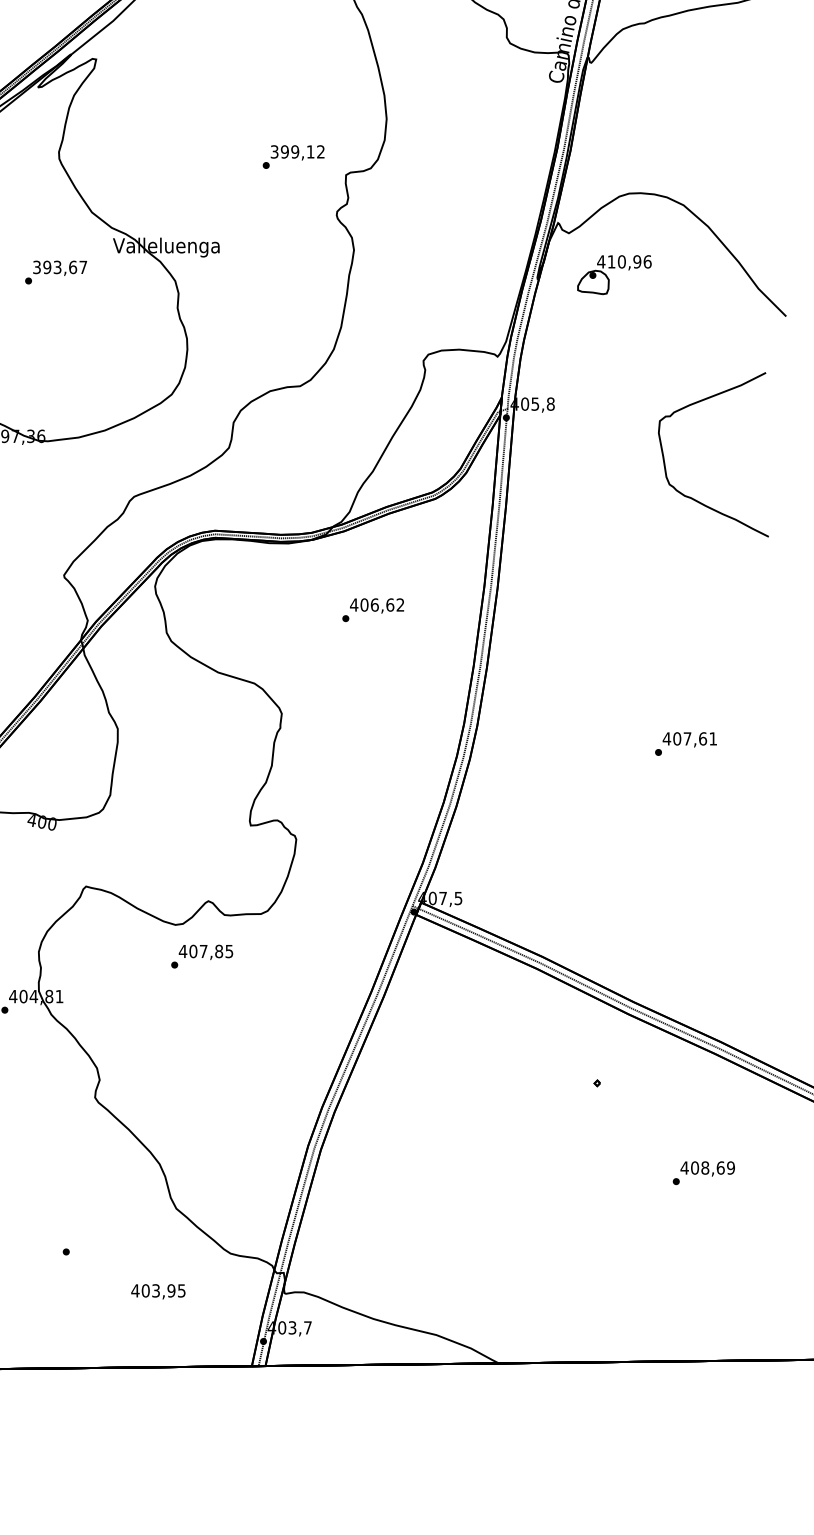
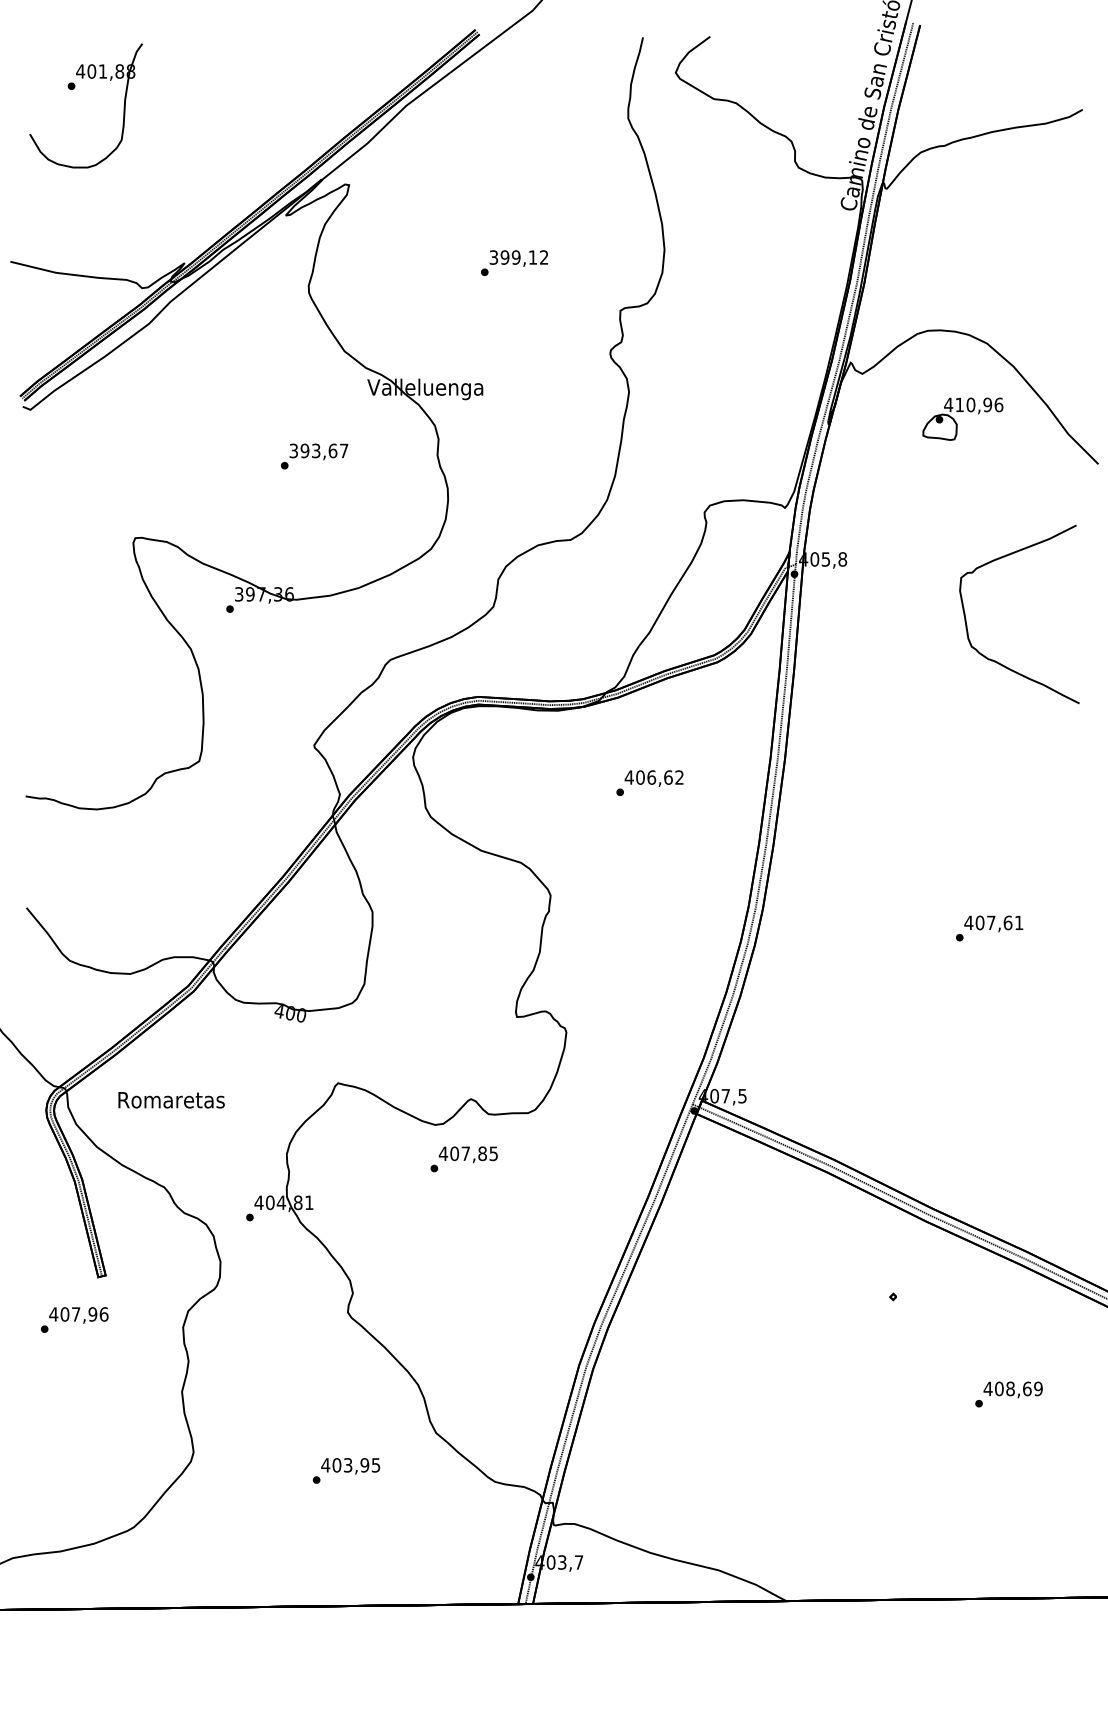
text: (293, 156) -> (514, 262), moved
part: (614, 267) -> (962, 411), moved
text: (56, 272) -> (314, 456), moved
text: (158, 1291) -> (350, 1466), moved

